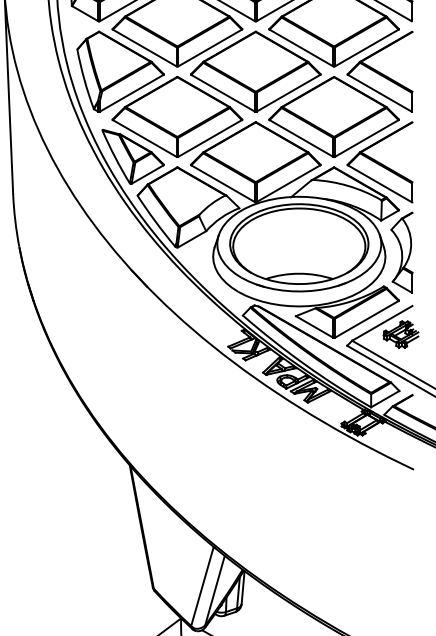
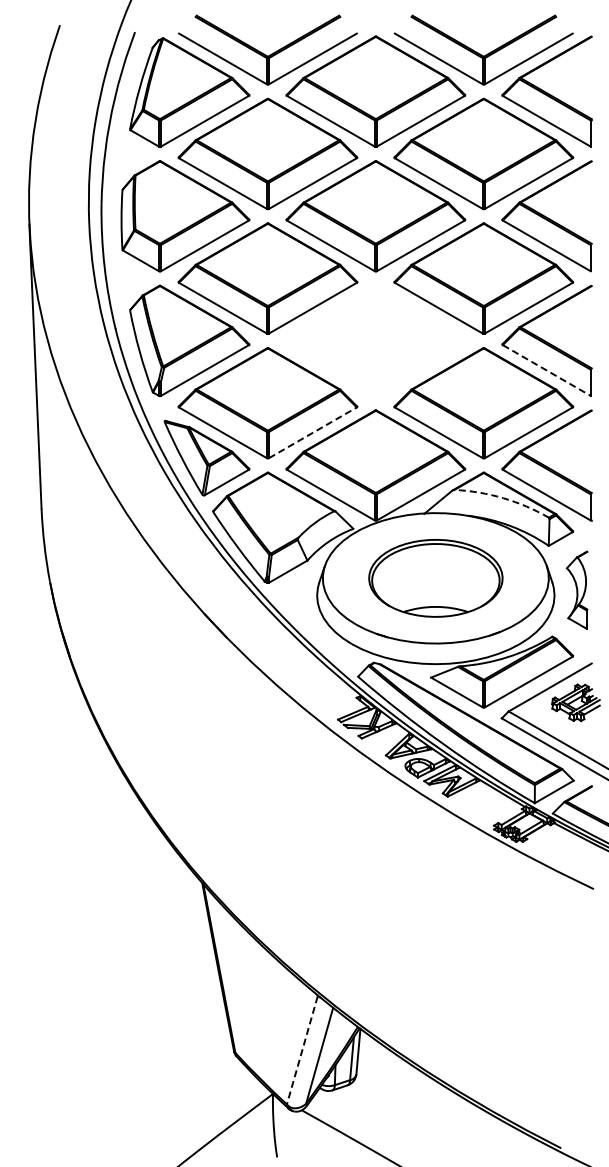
part: (255, 71) -> (375, 340), removed
line: (379, 93) -> (546, 370), solid -> dashed
line: (209, 138) -> (312, 432), solid -> dashed
arc: (348, 186) -> (503, 498), solid -> dashed
part: (299, 244) -> (435, 578), size x0.7
part: (401, 252) -> (576, 590), size x0.7
line: (202, 586) -> (302, 1050), solid -> dashed

